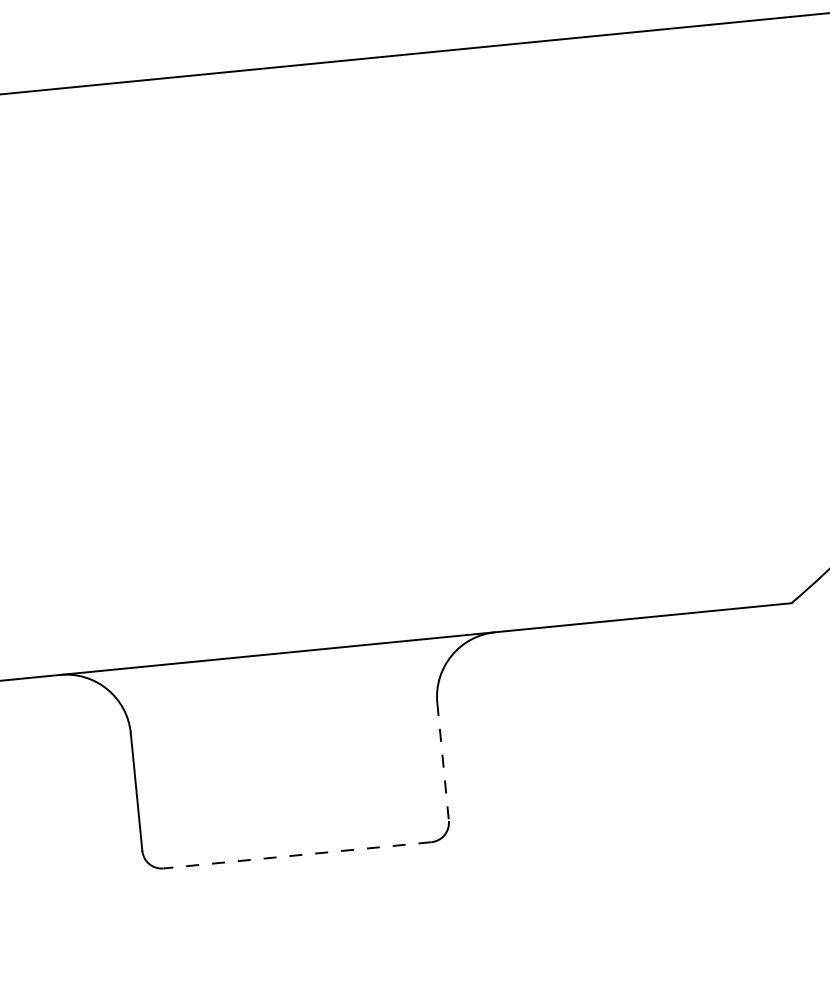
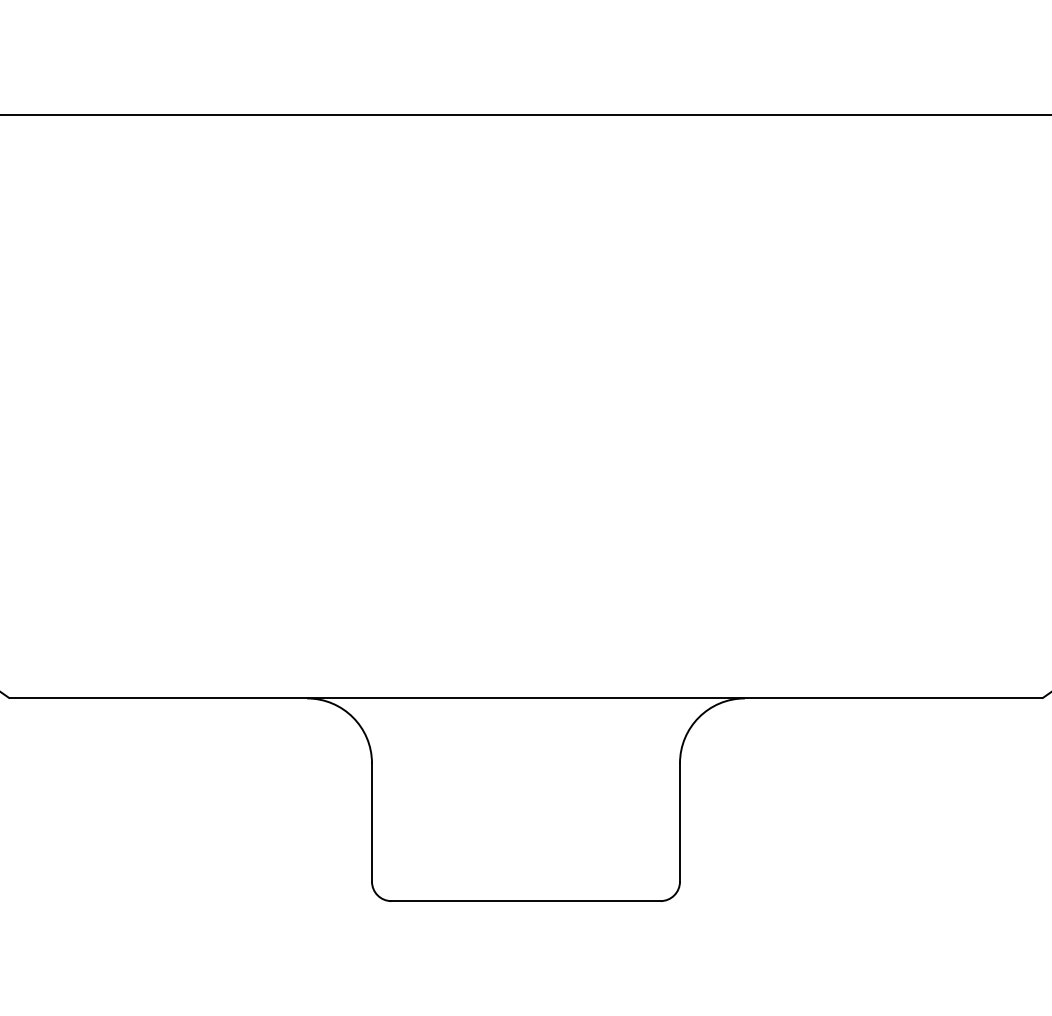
line: (443, 761) -> (680, 822), dashed -> solid
line: (298, 855) -> (526, 901), dashed -> solid

